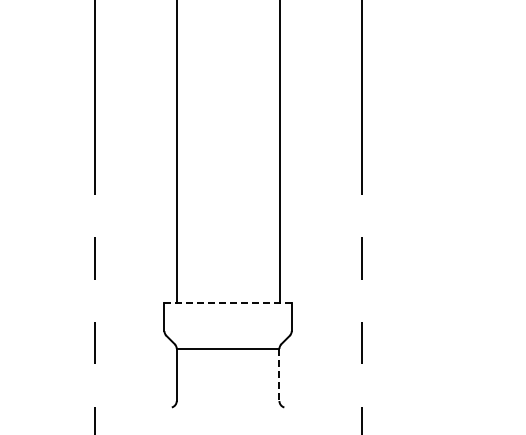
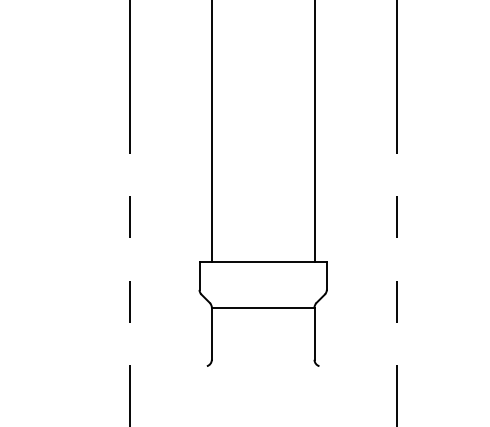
line: (228, 302) -> (263, 261), dashed -> solid
line: (279, 375) -> (314, 334), dashed -> solid

